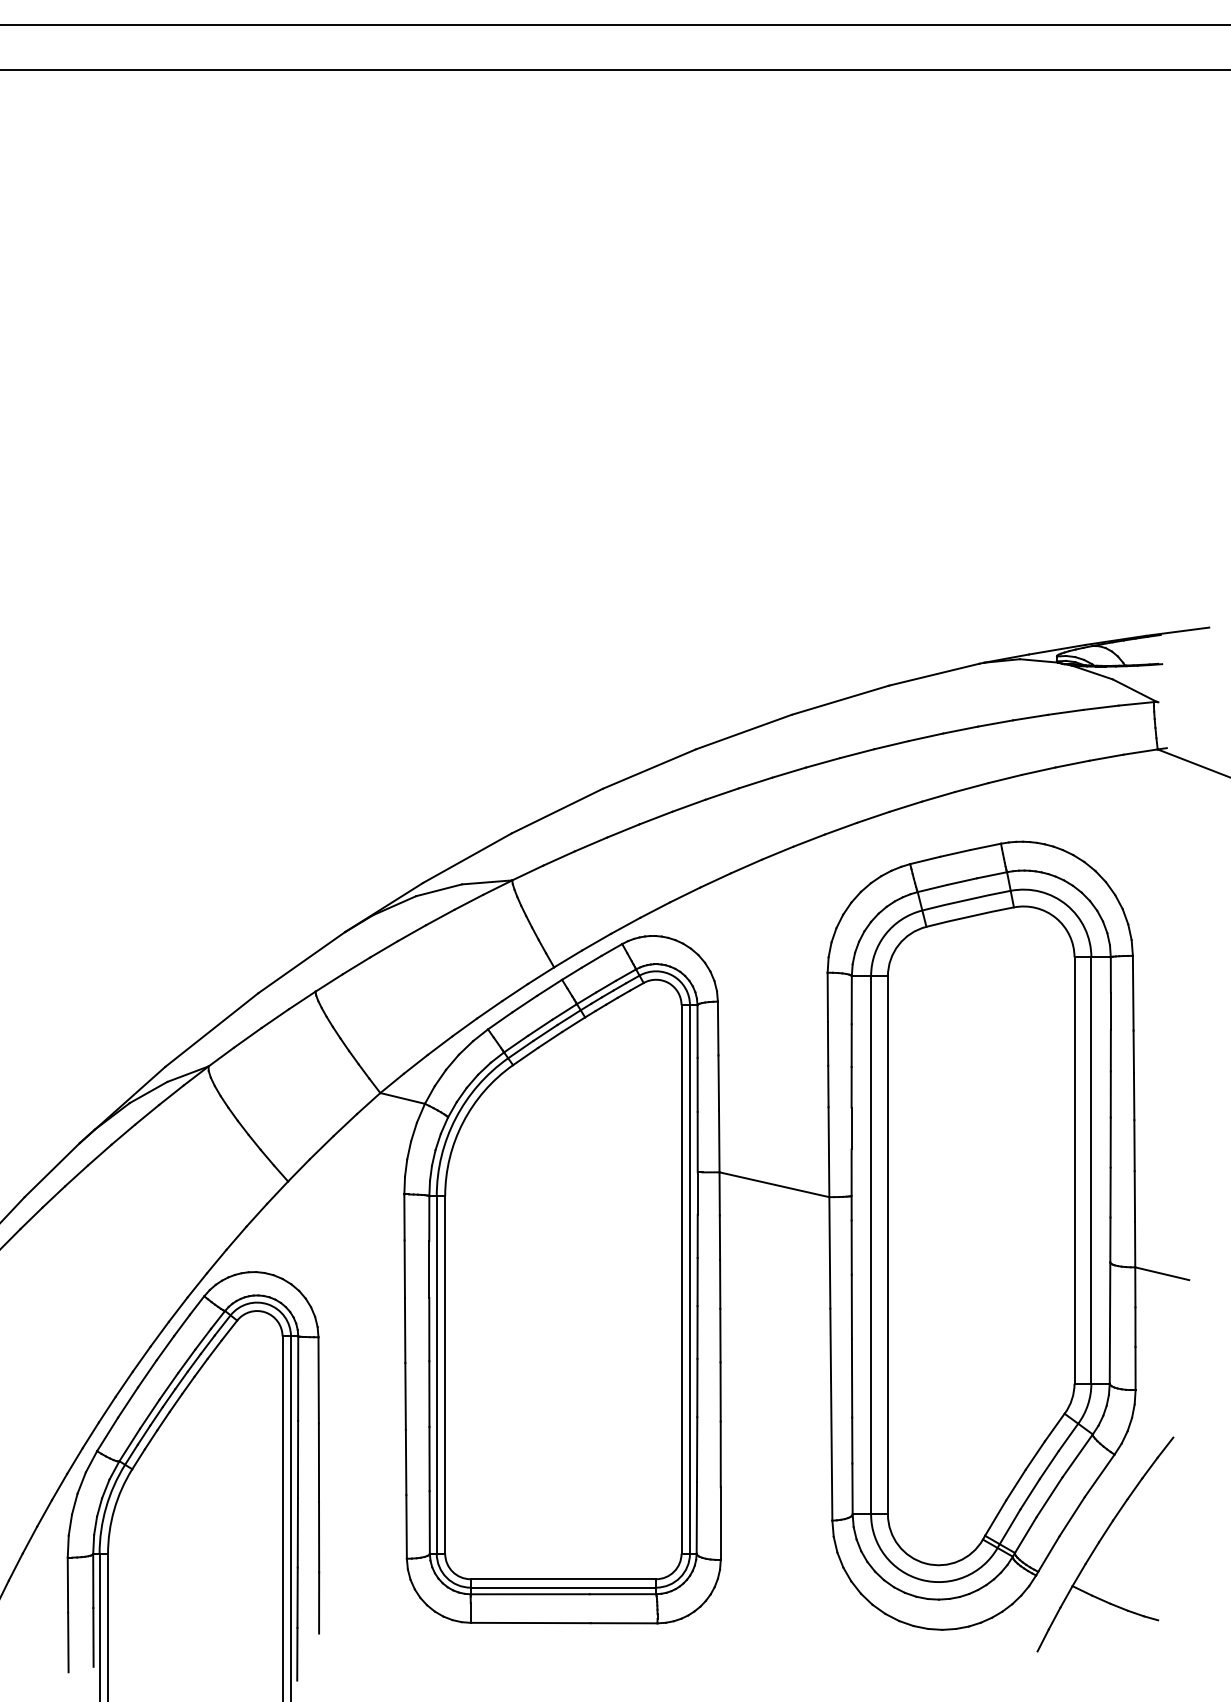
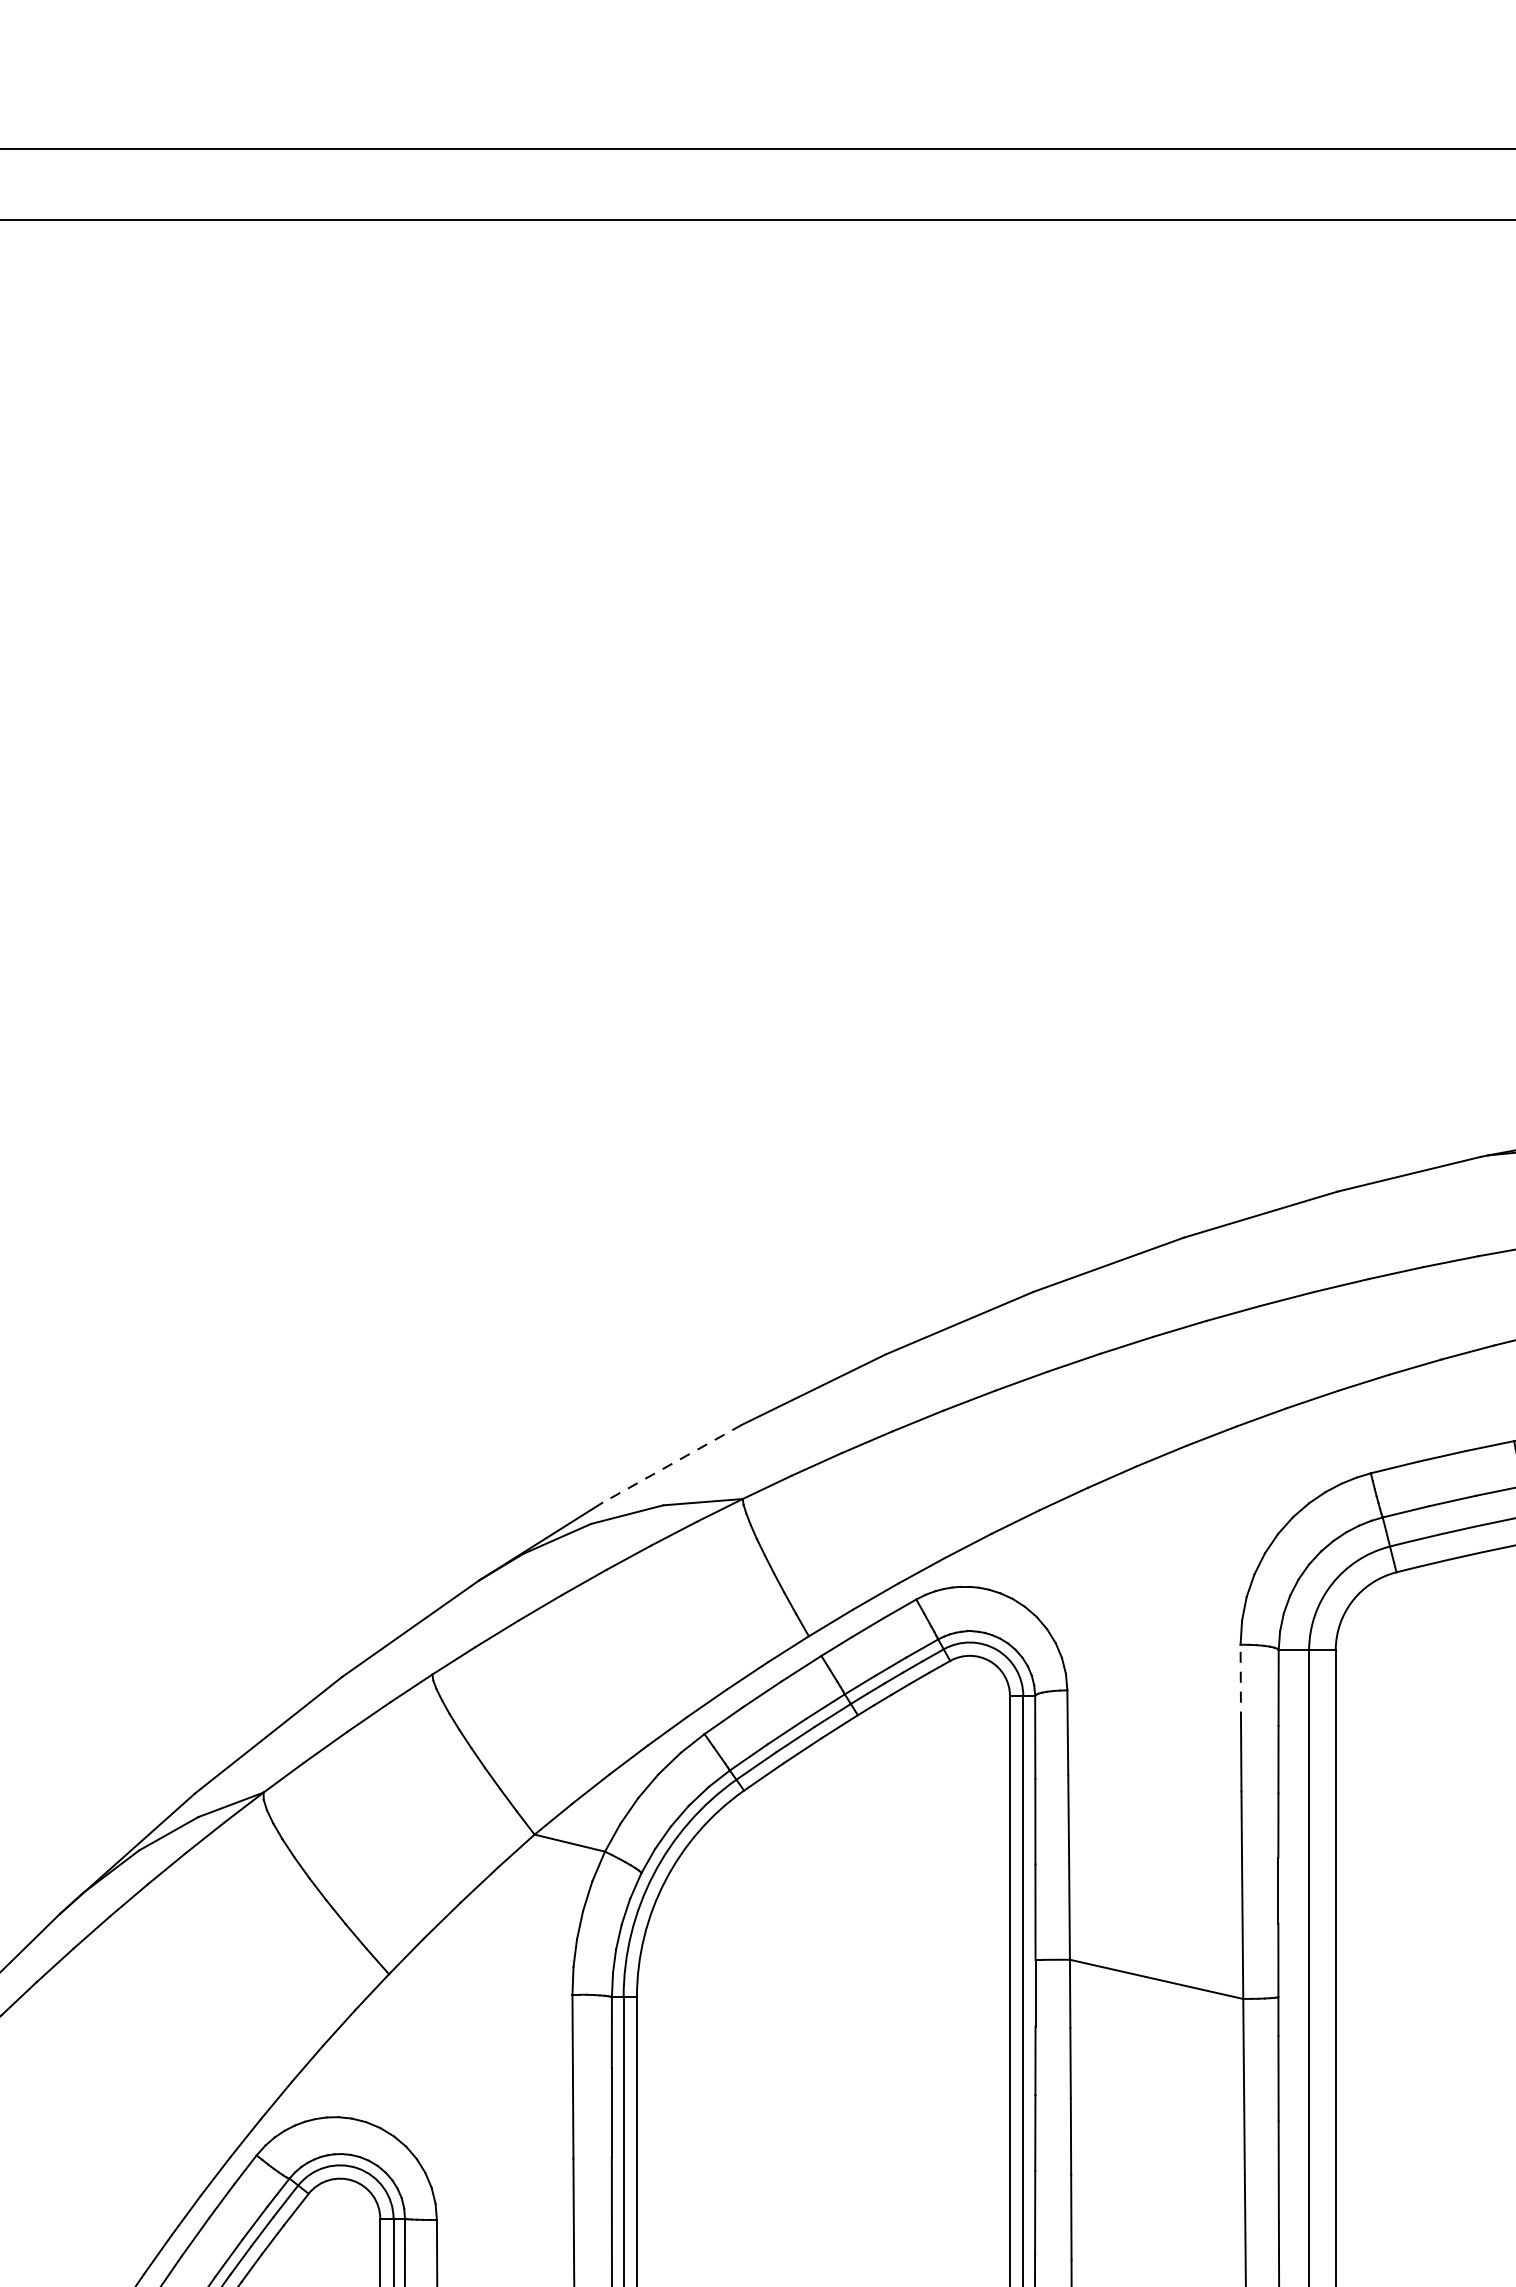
line: (467, 858) -> (672, 1464), solid -> dashed
line: (827, 997) -> (1240, 1683), solid -> dashed

